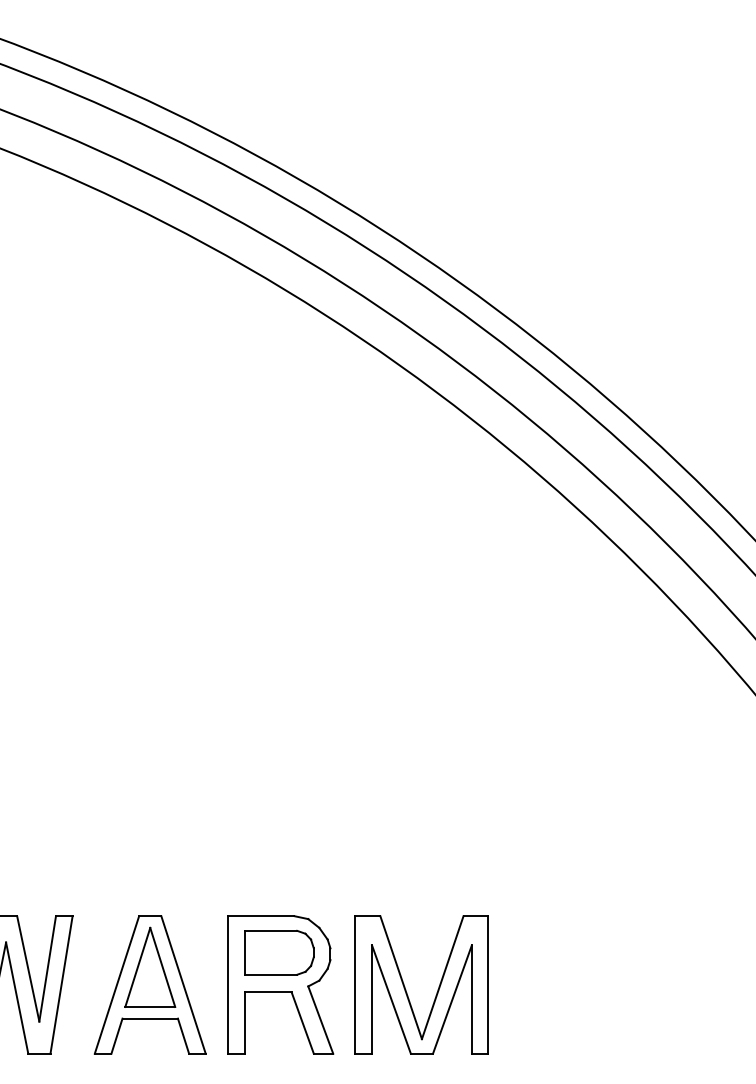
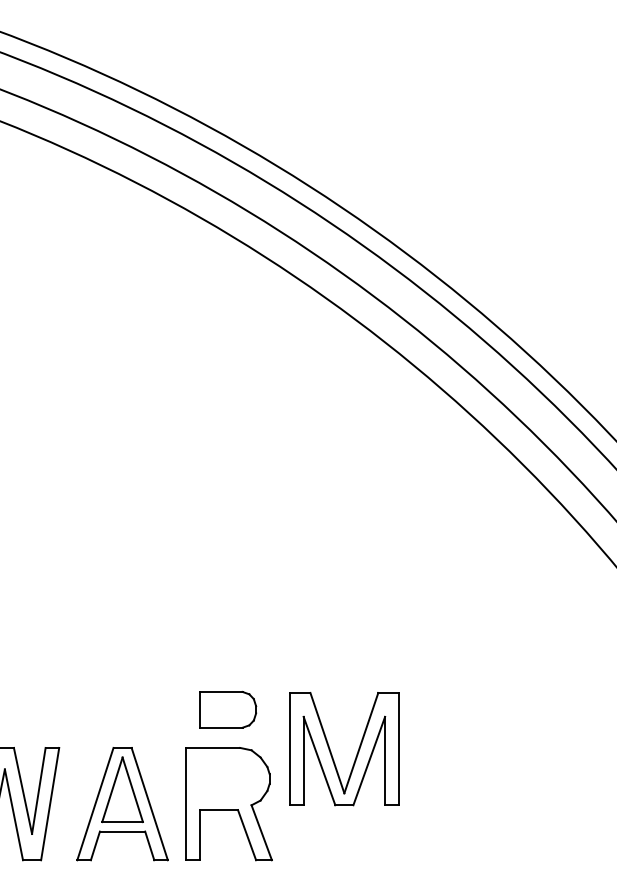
part: (280, 952) -> (228, 709), moved
part: (436, 990) -> (356, 753), moved

